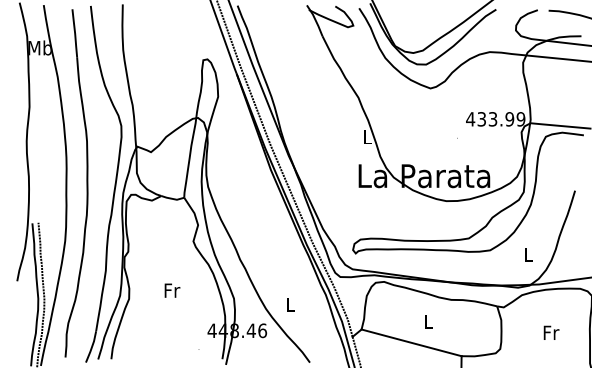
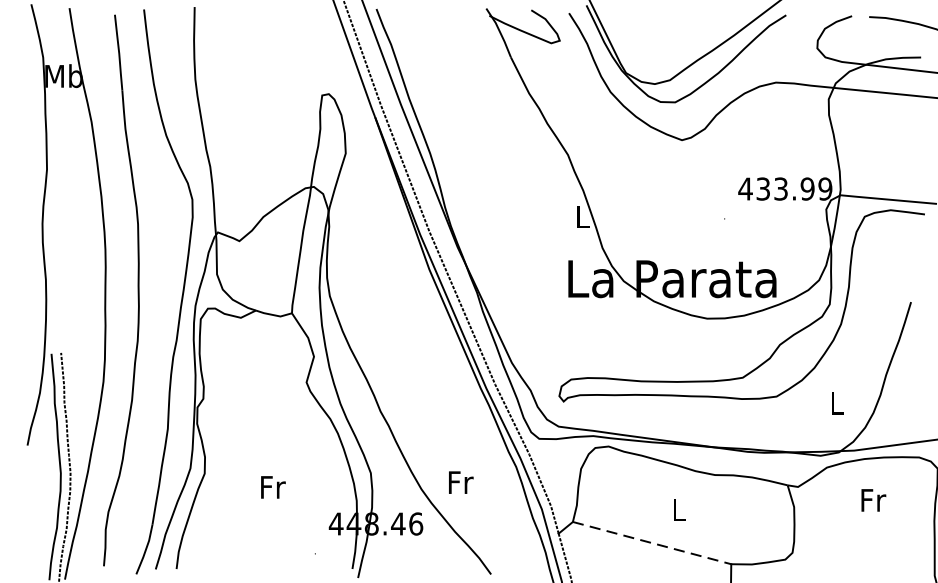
text: (172, 290) -> (273, 487), moved
text: (290, 304) -> (460, 482), L -> Fr
text: (551, 332) -> (873, 499), moved
line: (411, 342) -> (651, 542), solid -> dashed

